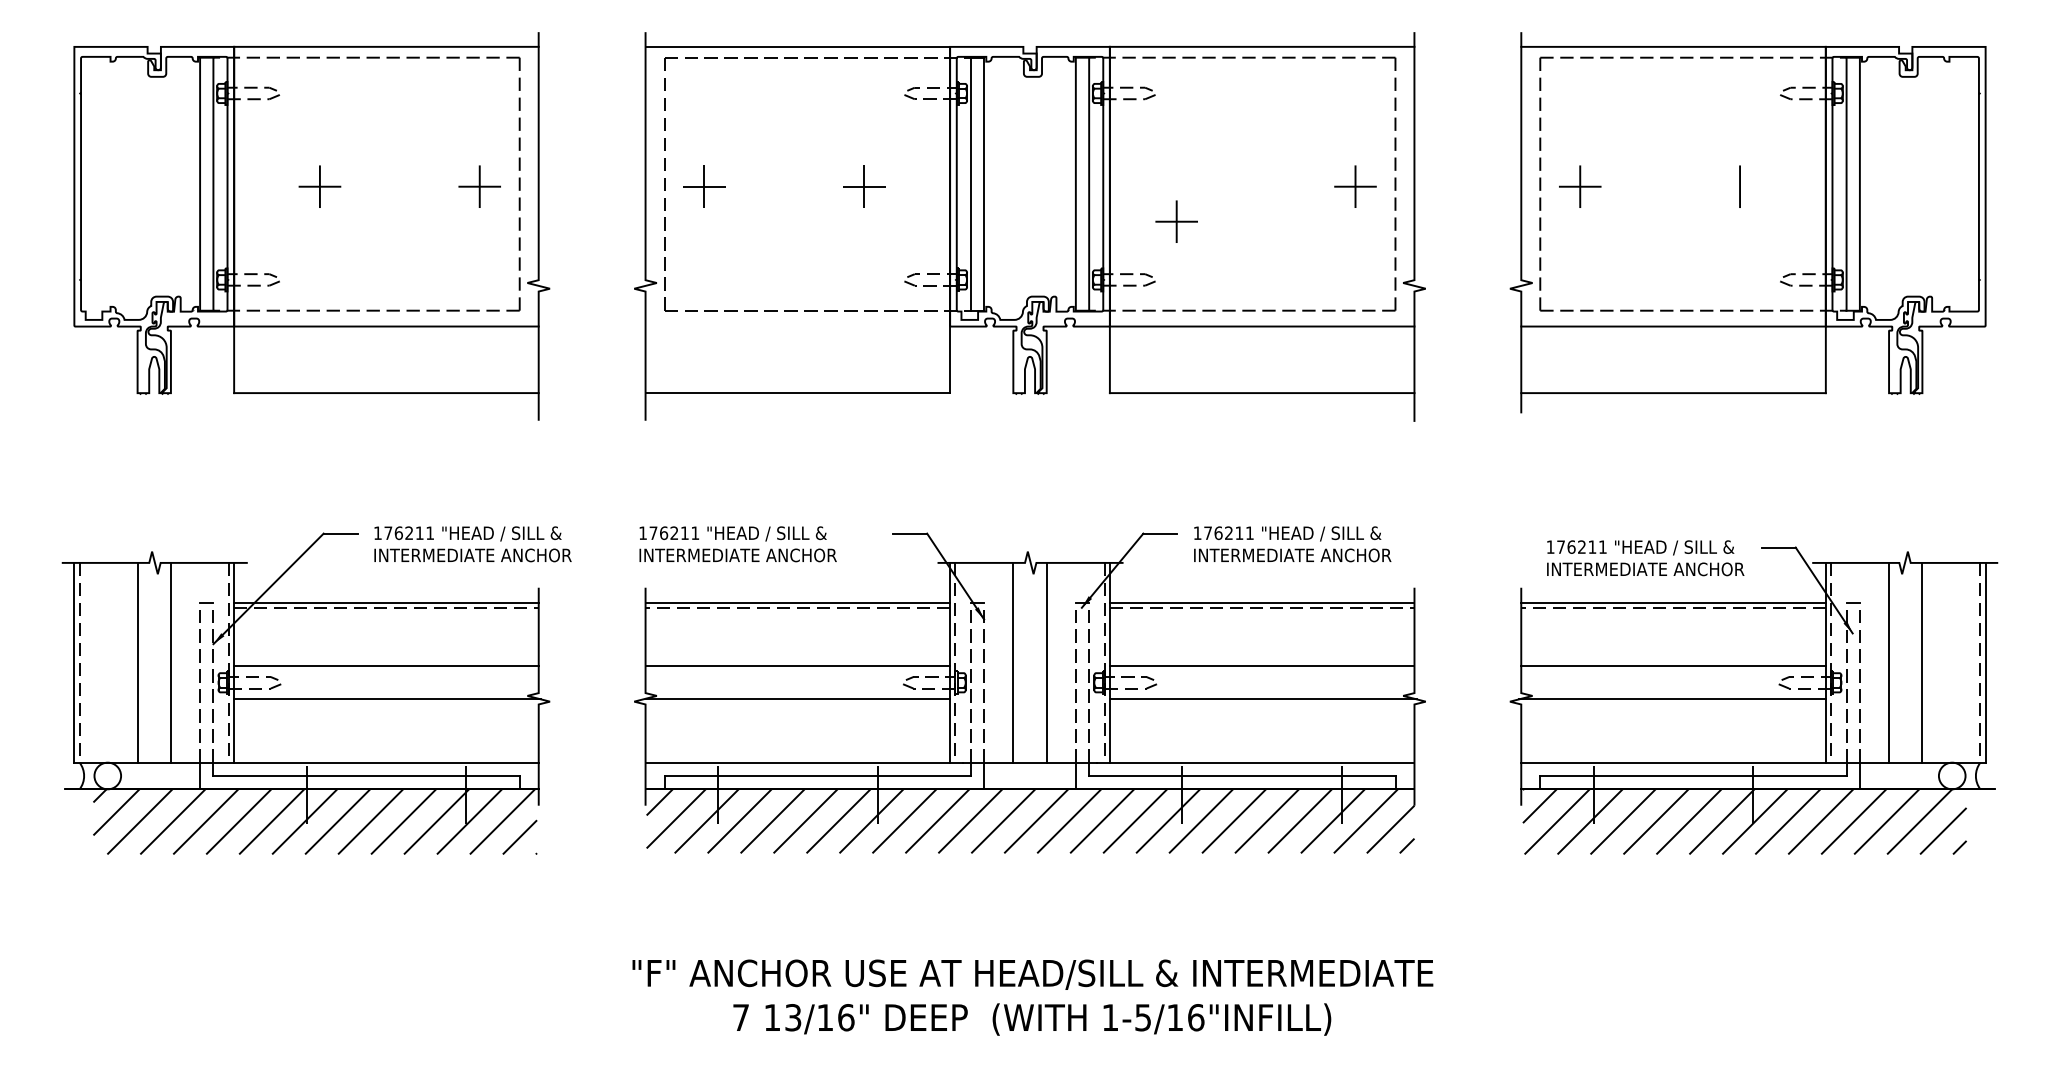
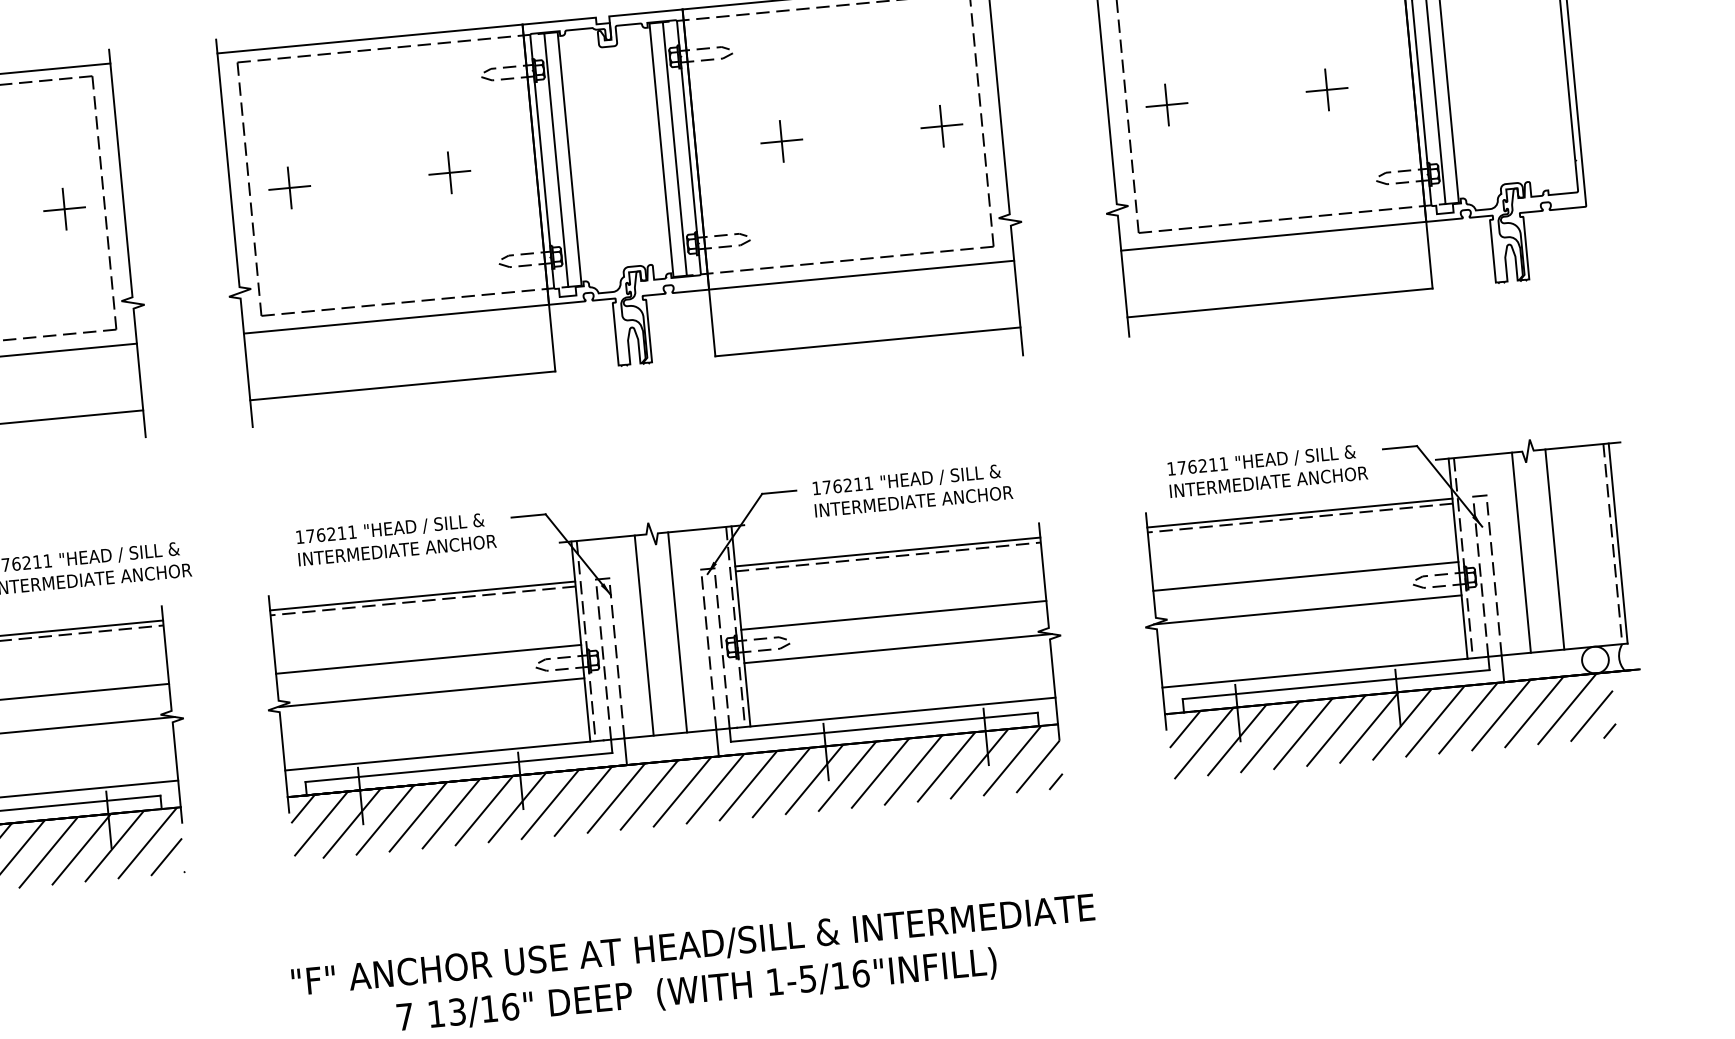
line: (1739, 186) -> (1326, 89), added
part: (1176, 221) -> (781, 141), moved
line: (797, 326) -> (396, 319), added
text: (737, 544) -> (395, 539), moved

